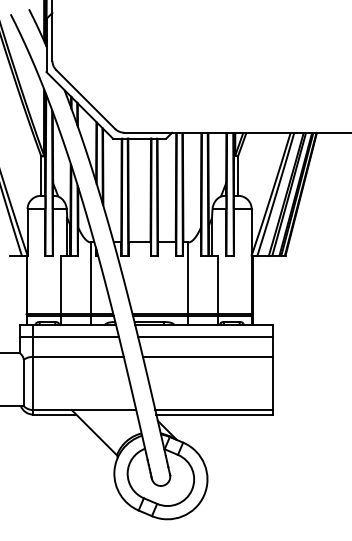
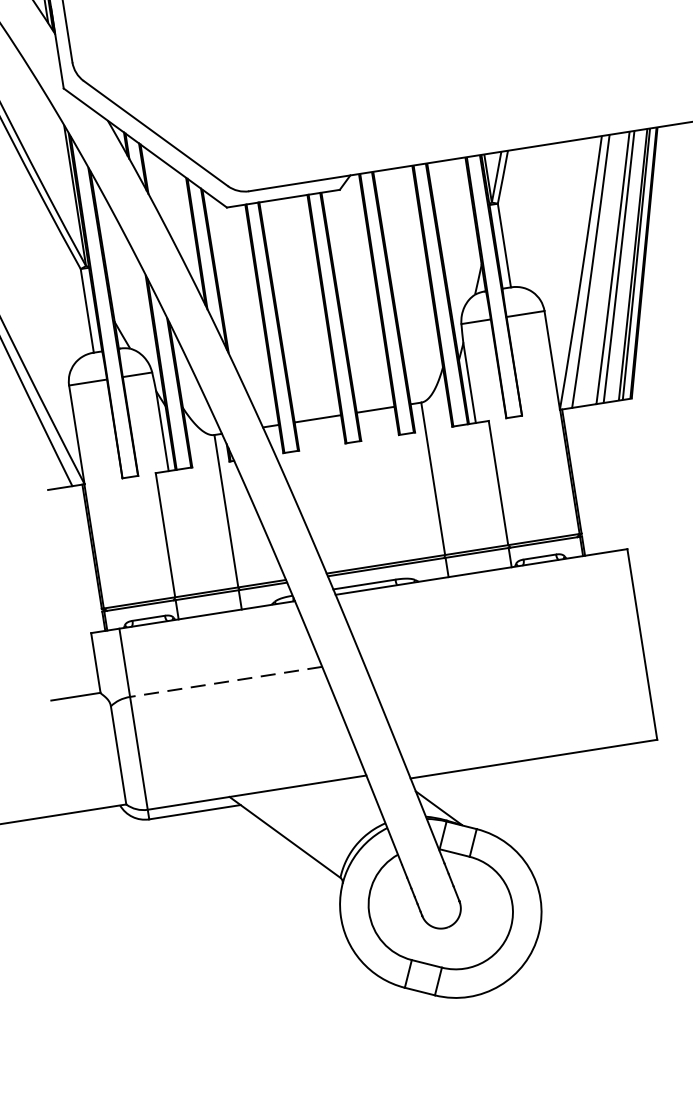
line: (69, 337) -> (200, 643), removed
line: (205, 337) -> (489, 598), removed
line: (78, 356) -> (226, 681), solid -> dashed
line: (207, 356) -> (499, 638), removed
line: (213, 410) -> (530, 750), removed

